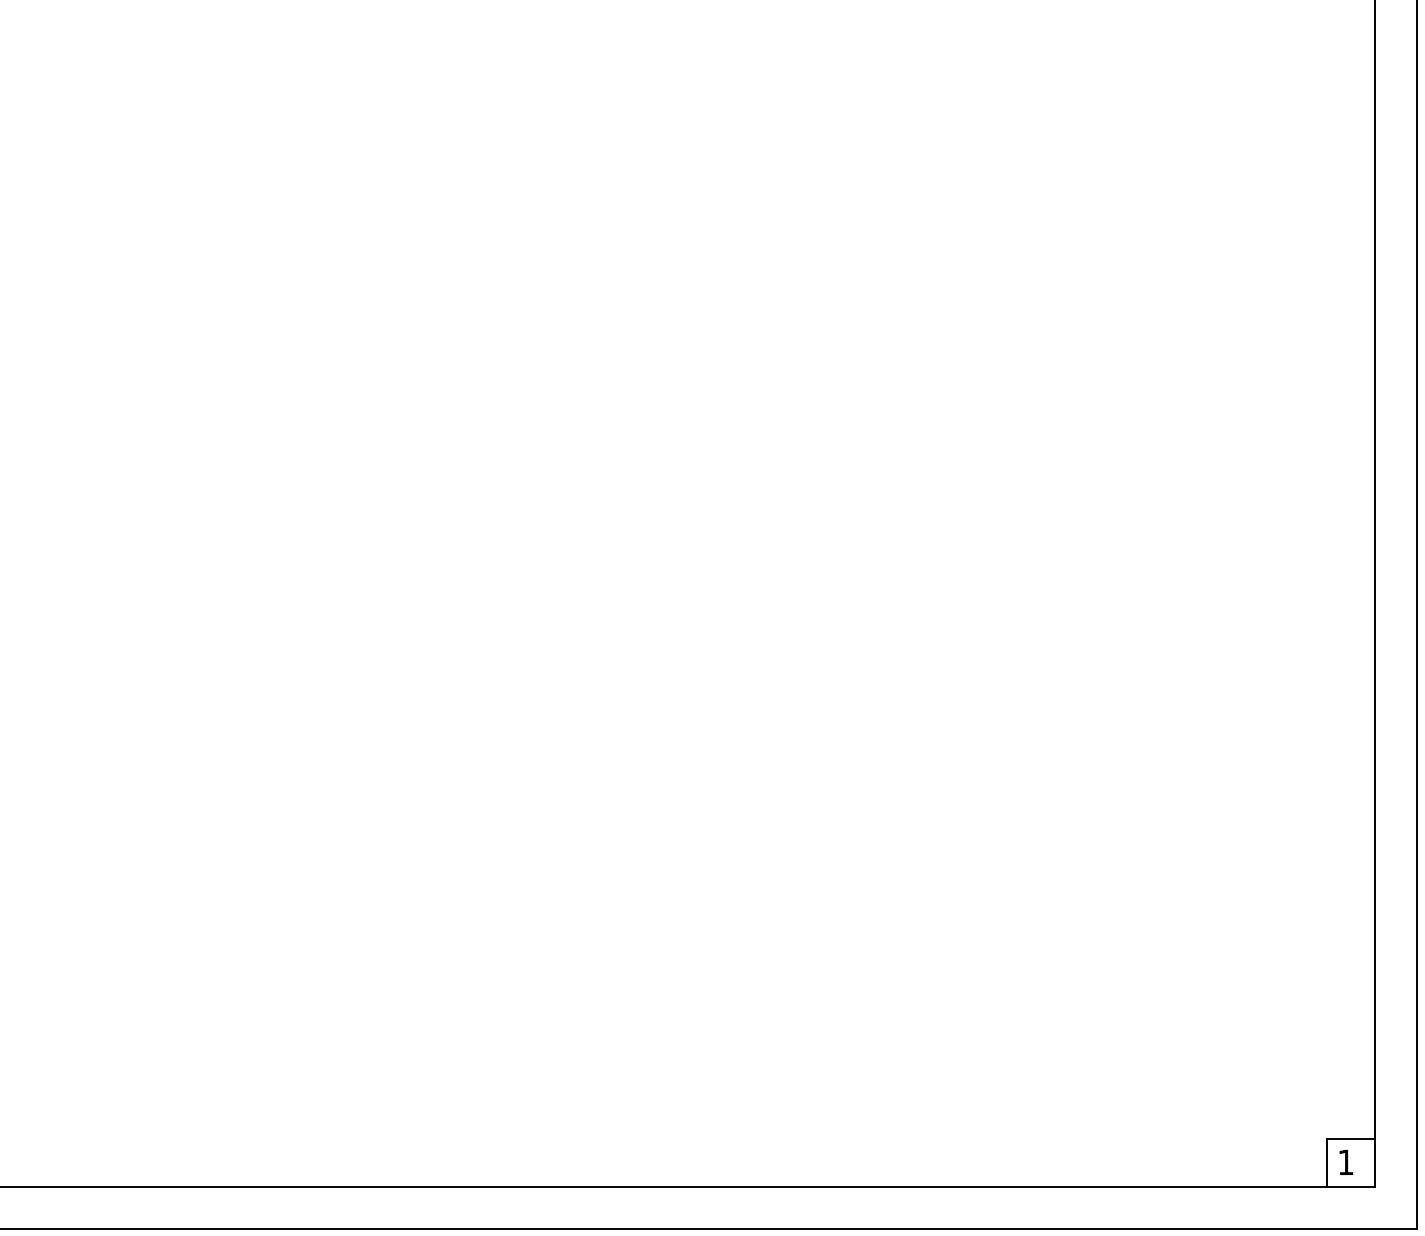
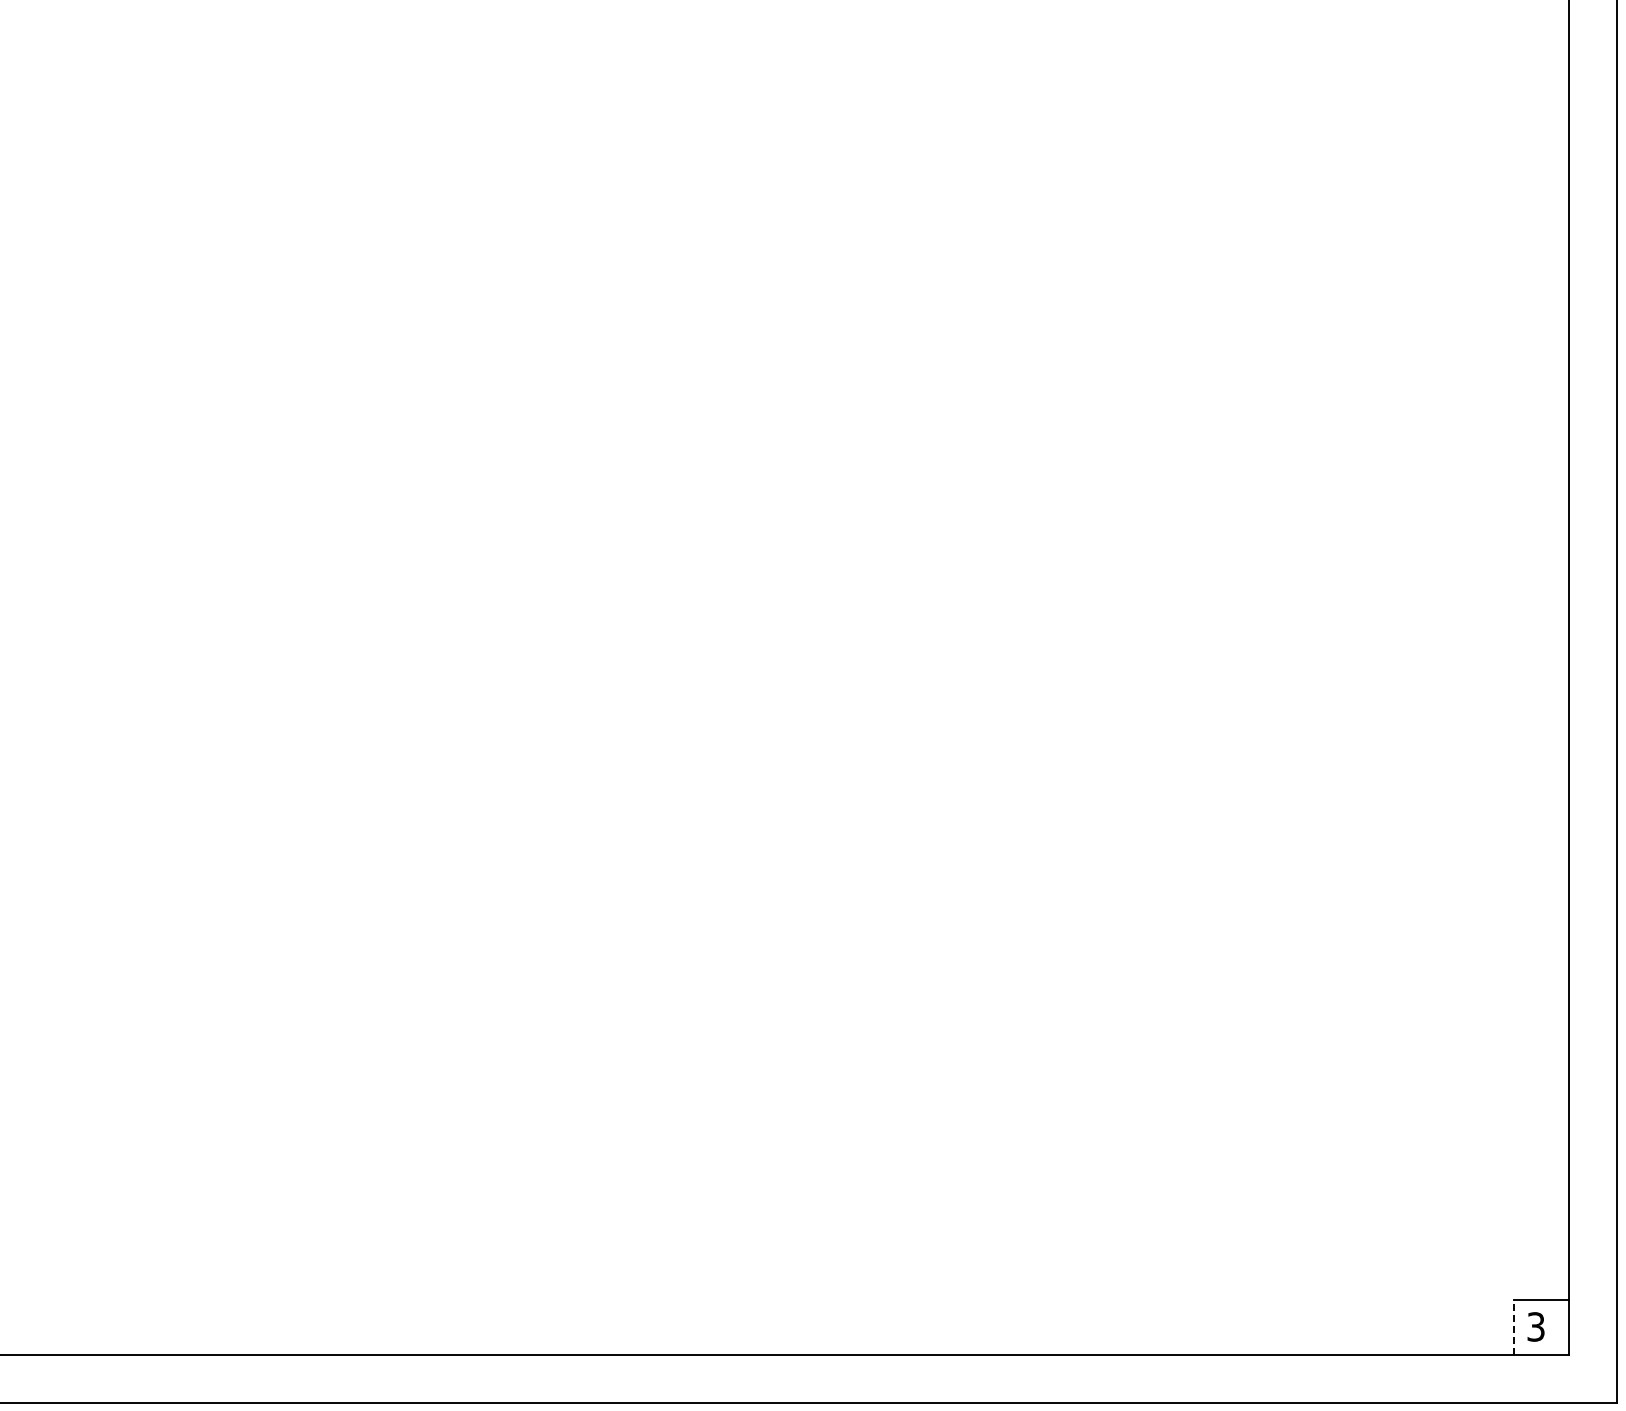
line: (1326, 1162) -> (1513, 1327), solid -> dashed
text: (1345, 1162) -> (1535, 1326), 1 -> 3

